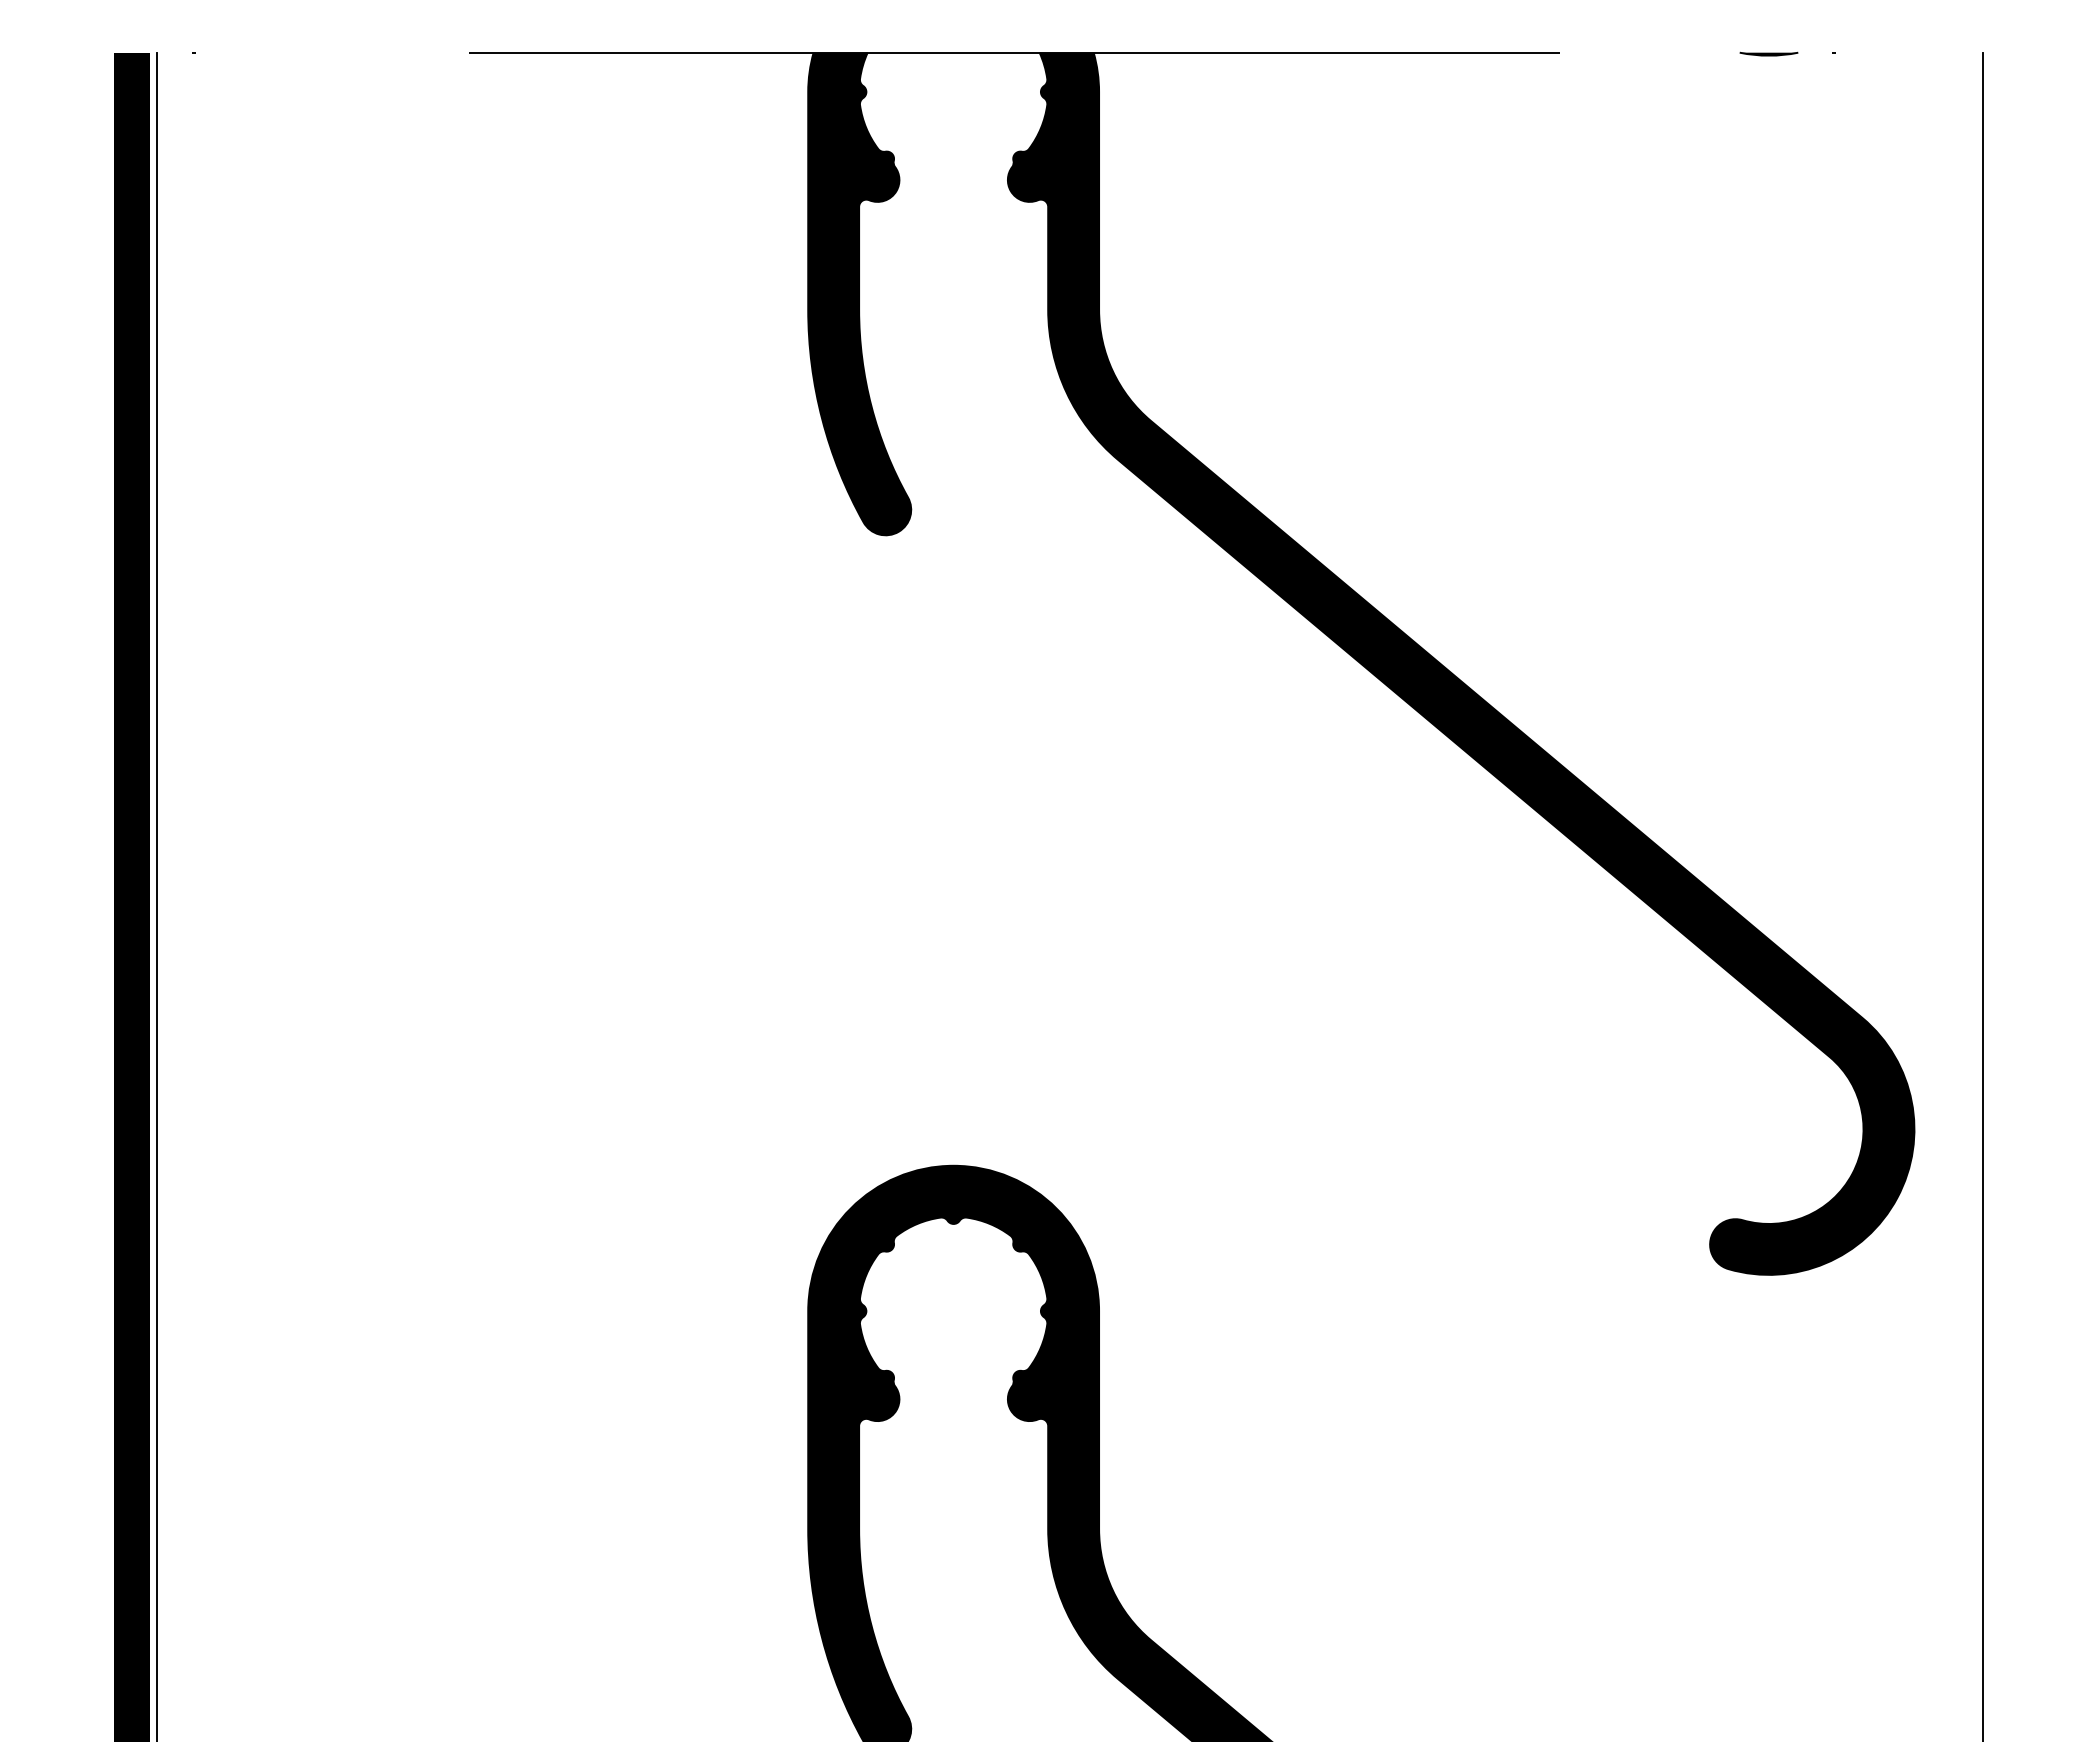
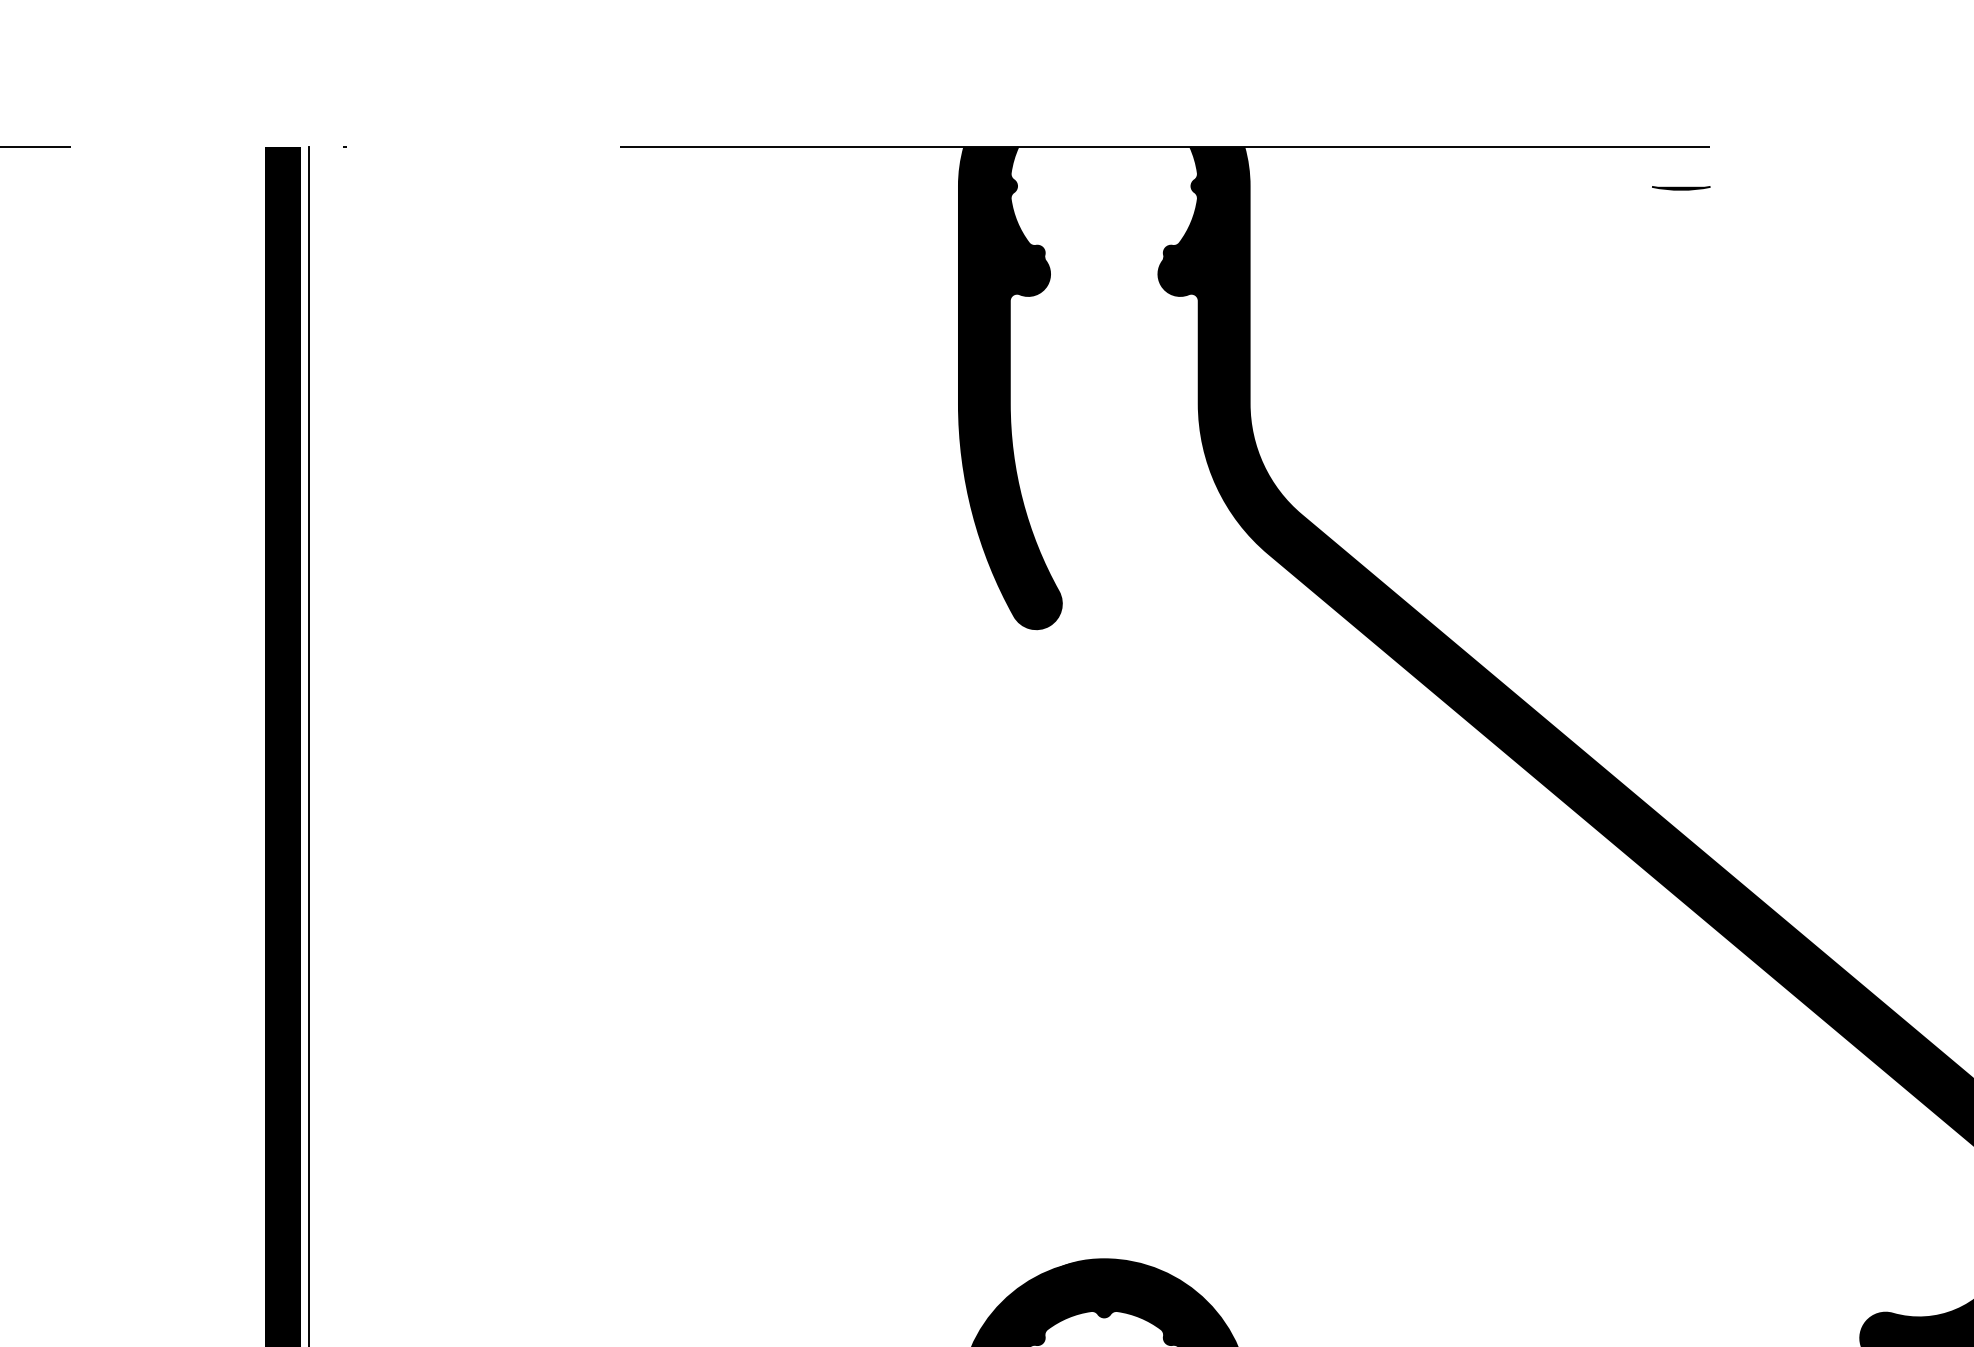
part: (1768, 53) -> (1680, 187), moved

